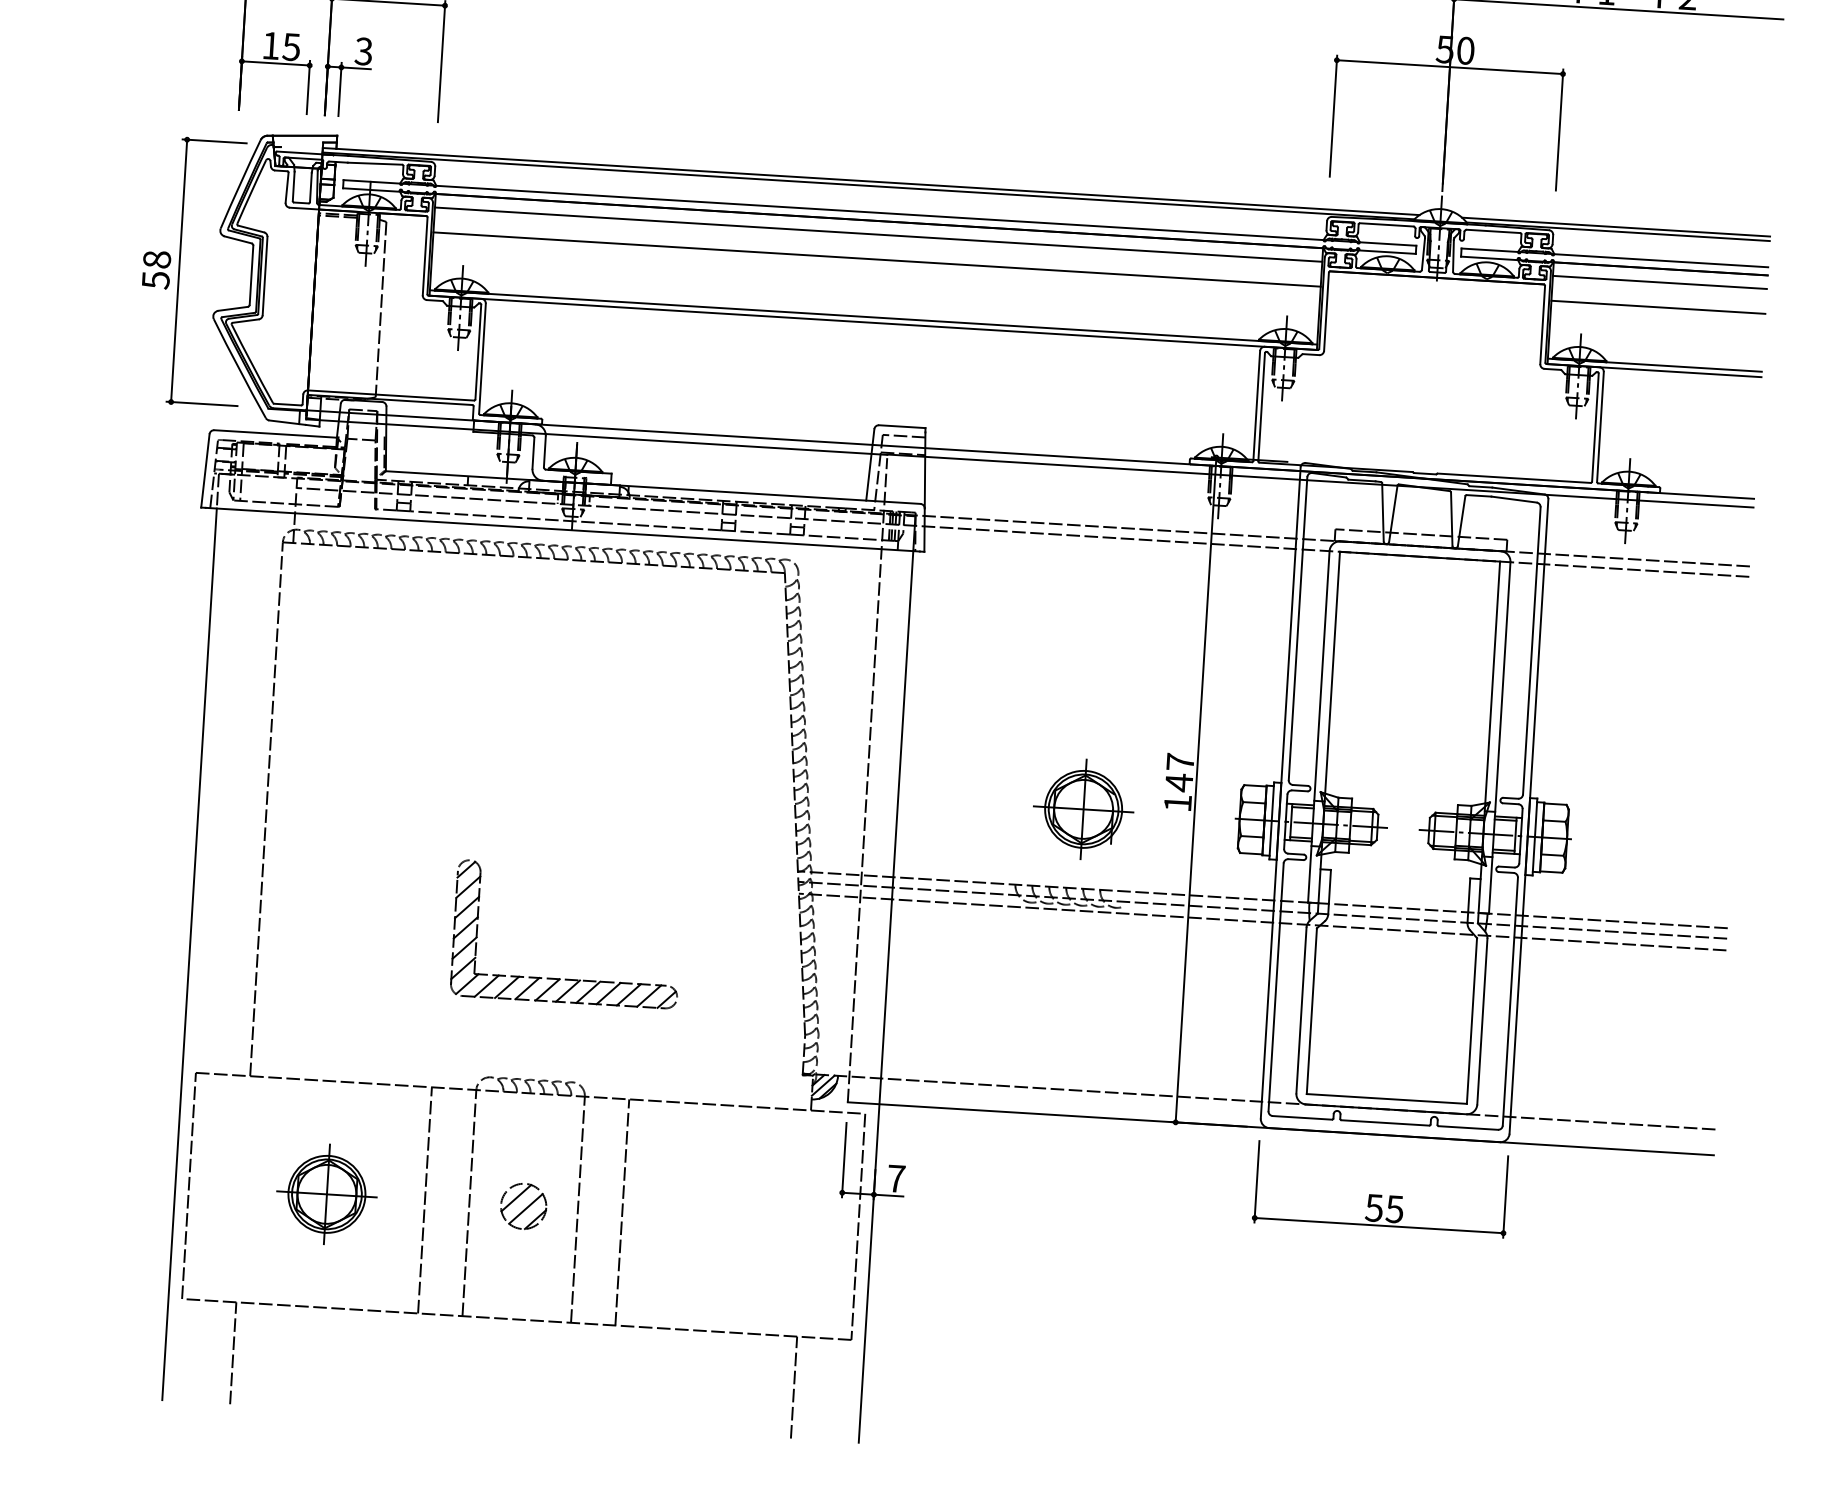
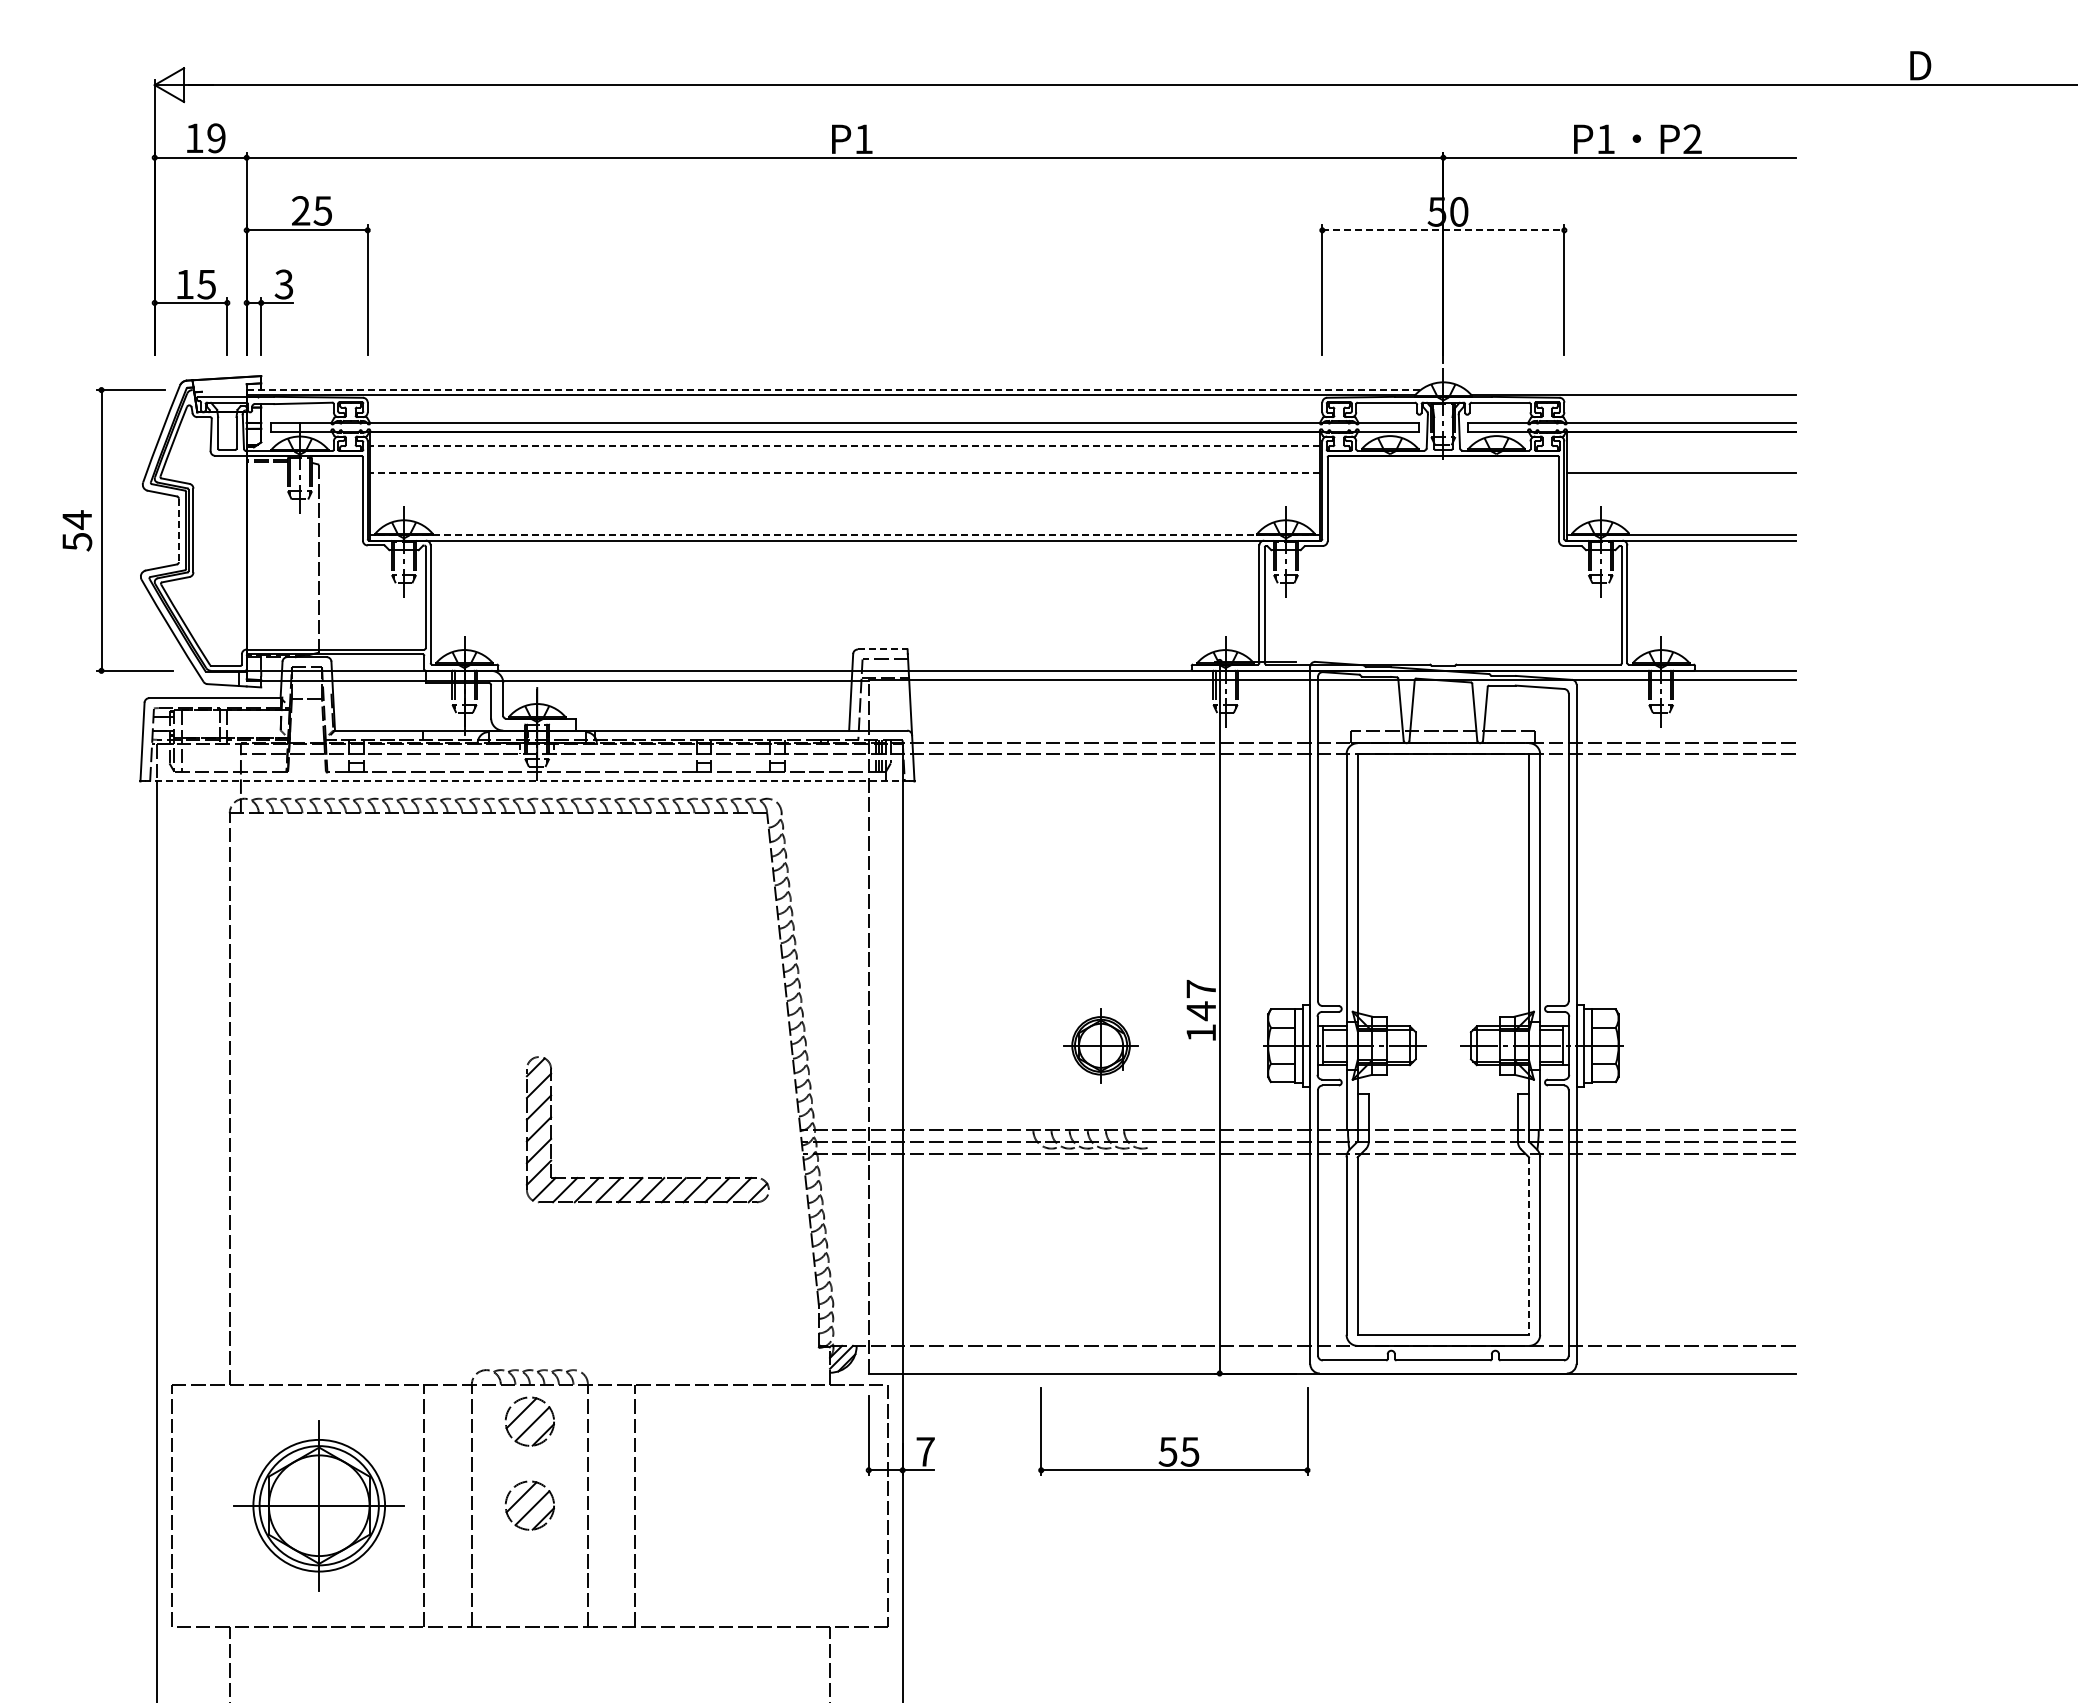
line: (1450, 67) -> (1443, 230), solid -> dashed
line: (871, 181) -> (833, 390), solid -> dashed
line: (1615, 227) -> (1630, 390), removed
line: (879, 234) -> (845, 446), solid -> dashed
text: (157, 259) -> (77, 519), 58 -> 54
line: (877, 259) -> (845, 472), solid -> dashed
line: (251, 275) -> (178, 530), solid -> dashed
line: (1659, 282) -> (1680, 446), removed
line: (874, 317) -> (845, 534), solid -> dashed
line: (902, 426) -> (882, 649), solid -> dashed
line: (561, 529) -> (526, 781), solid -> dashed
part: (1083, 809) -> (1100, 1045), size x0.7
part: (565, 979) -> (648, 1177), moved
line: (1472, 1021) -> (1529, 1246), solid -> dashed
part: (528, 1127) -> (529, 1421), added
part: (1381, 1189) -> (1174, 1431), moved
part: (327, 1194) -> (319, 1505), size x1.6

